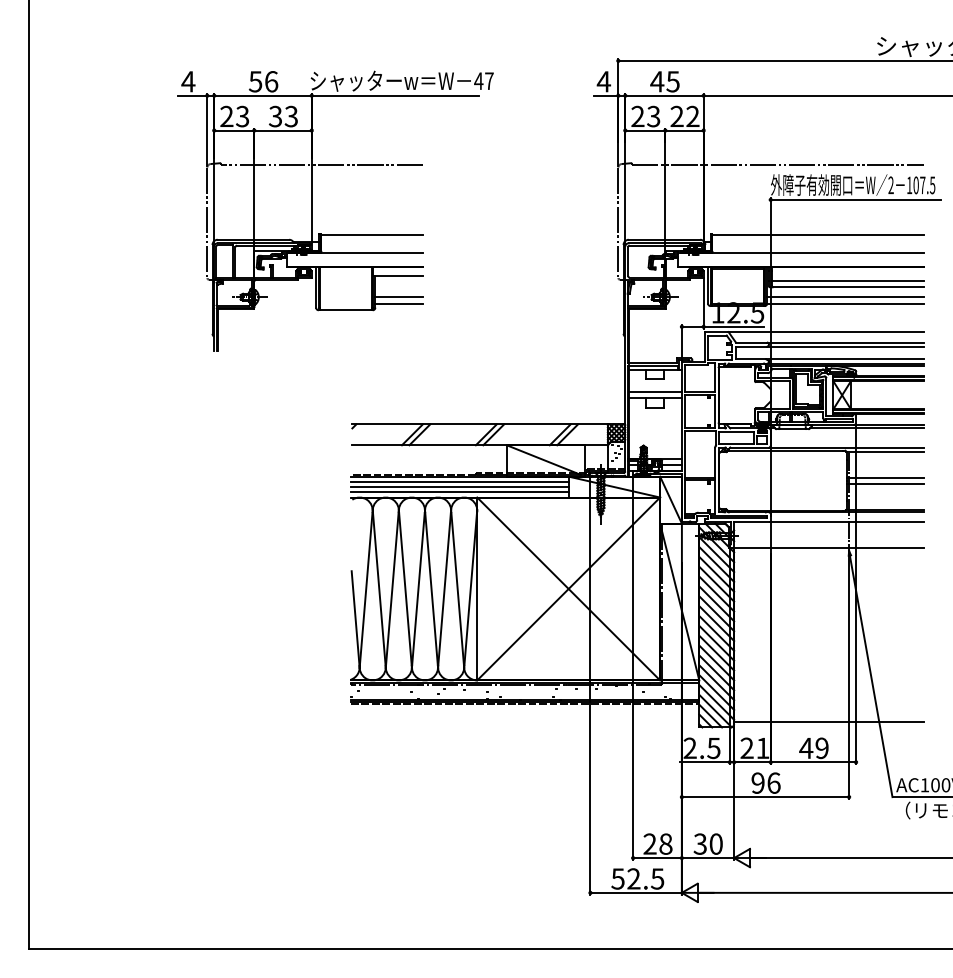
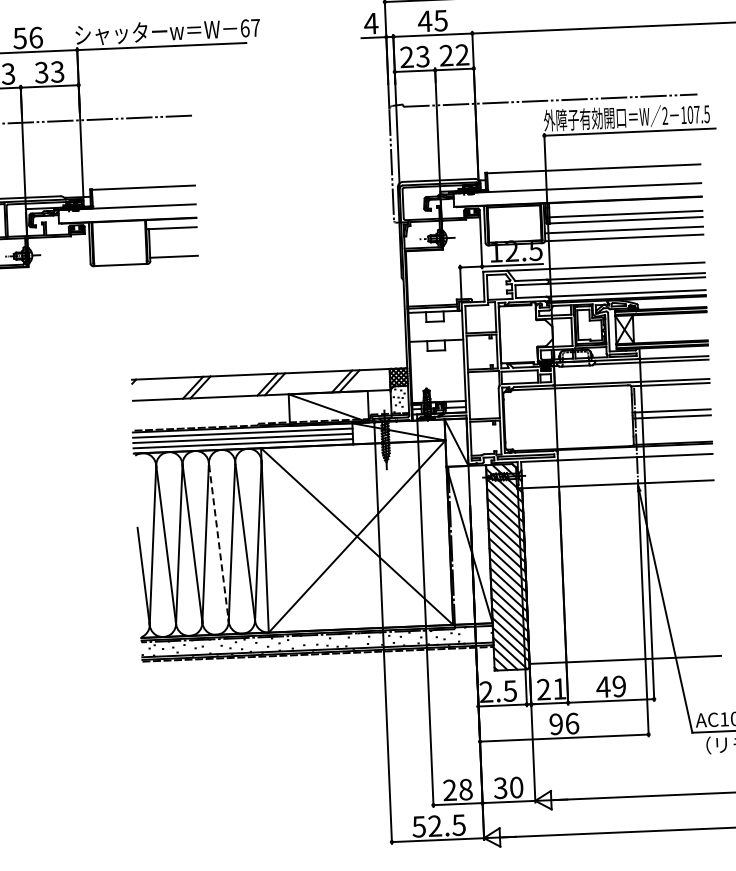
text: (478, 81) -> (244, 28), 47 -> 67
line: (398, 296) -> (173, 248), removed
line: (654, 392) -> (435, 334), removed
line: (431, 590) -> (218, 543), solid -> dashed

